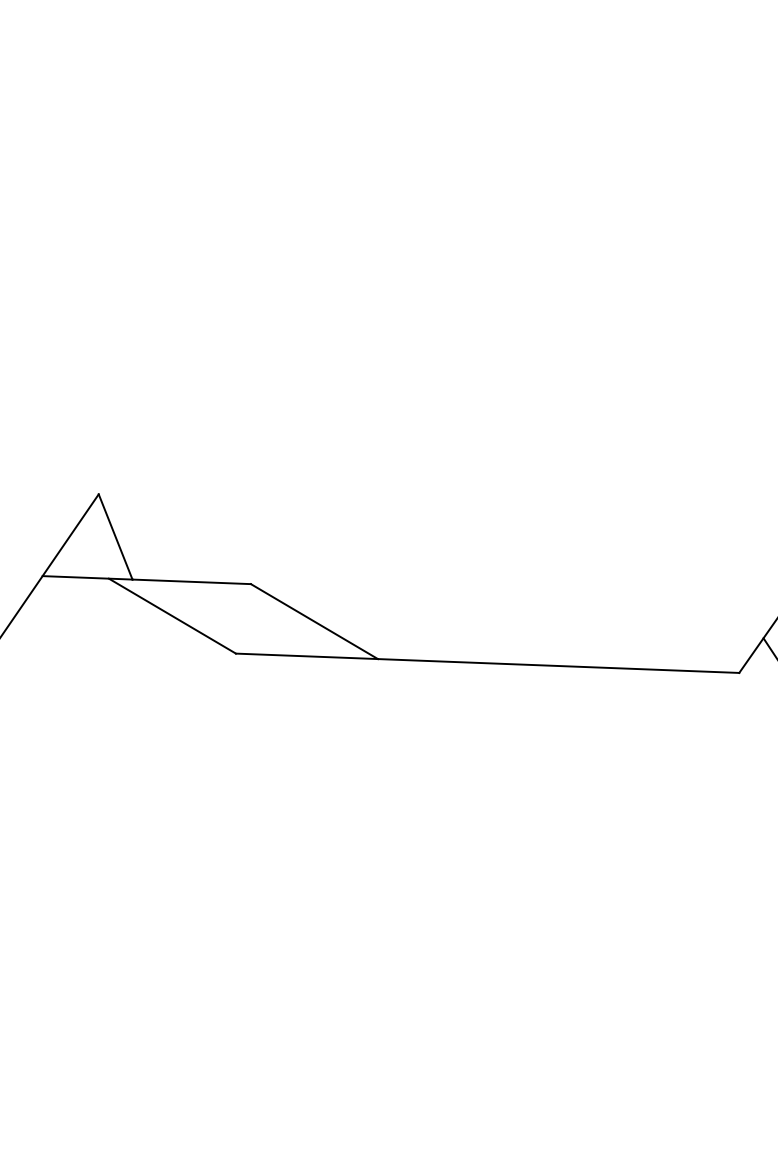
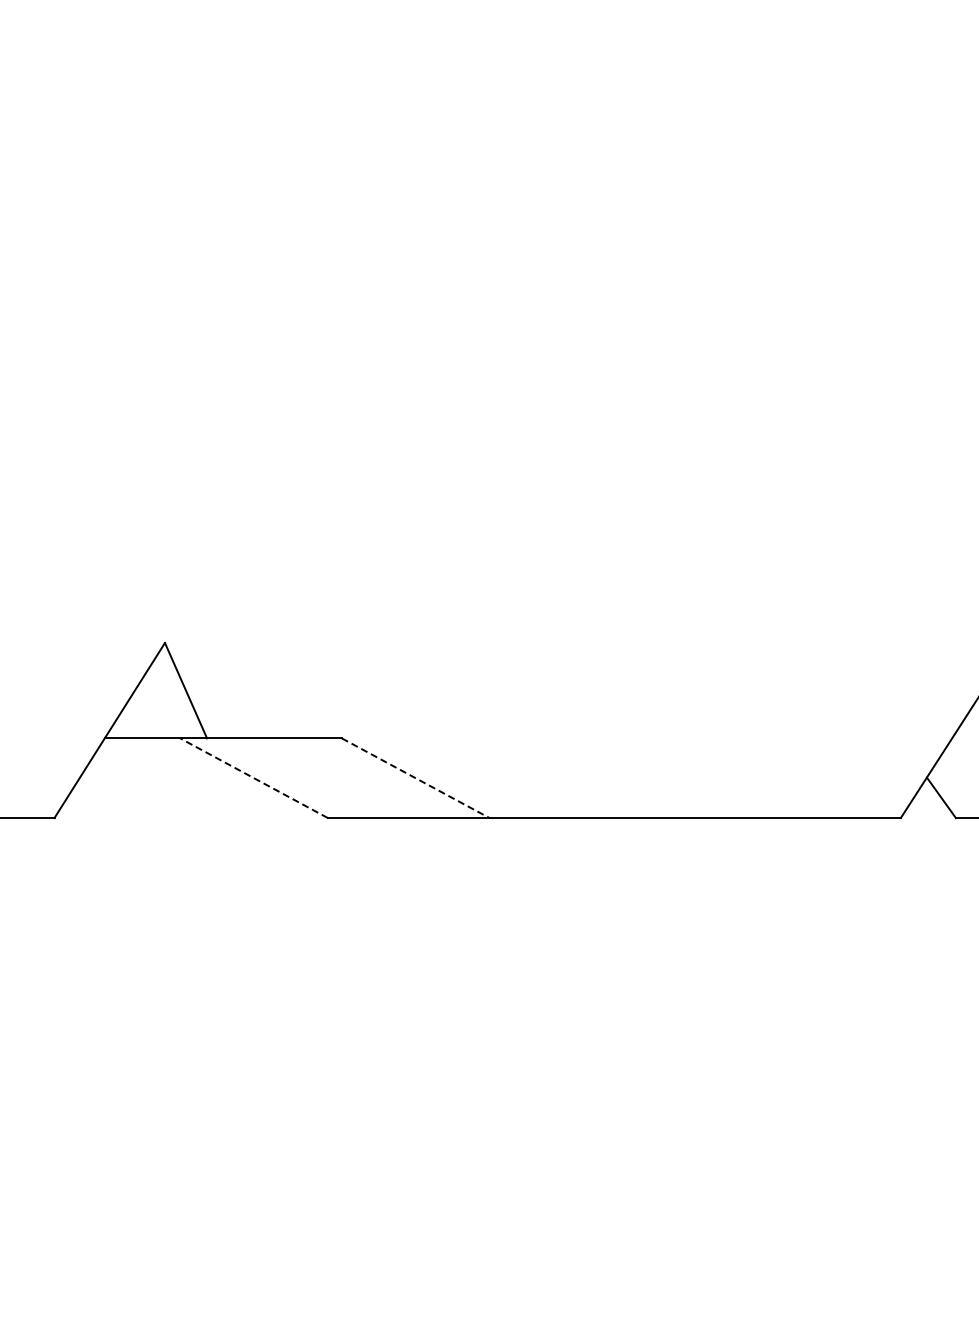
line: (172, 616) -> (254, 778), solid -> dashed
line: (314, 621) -> (415, 778), solid -> dashed

